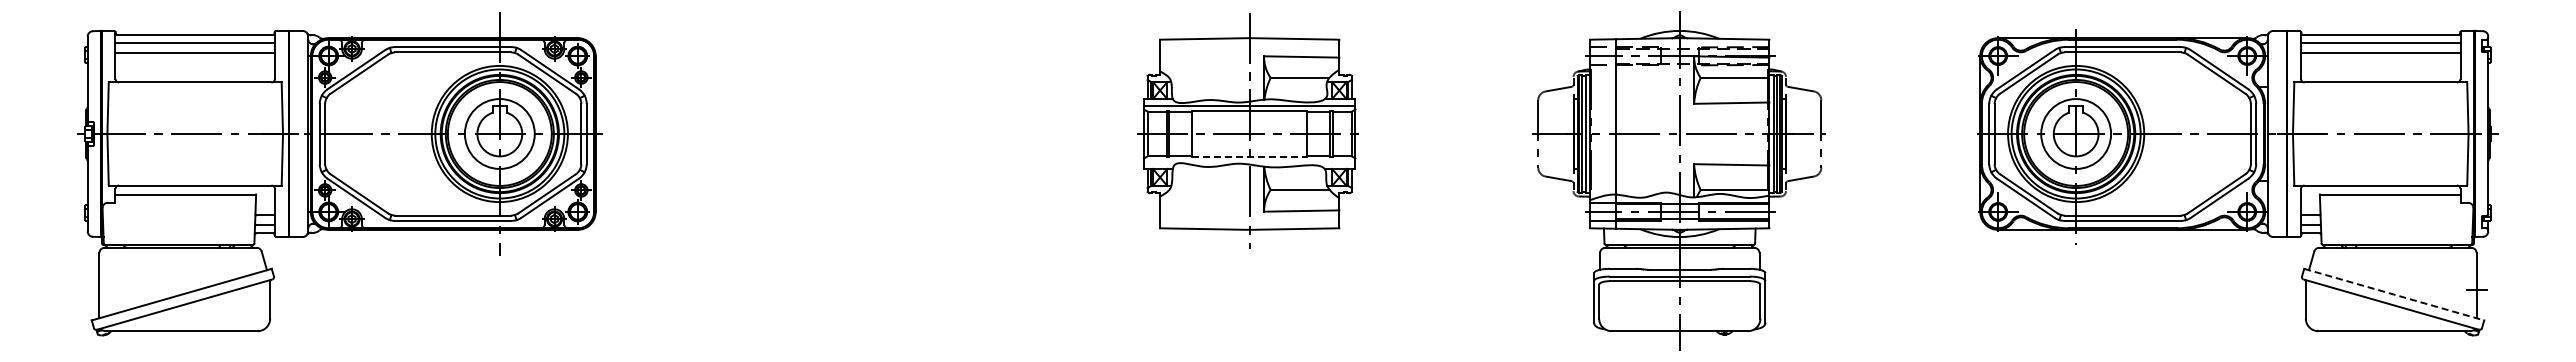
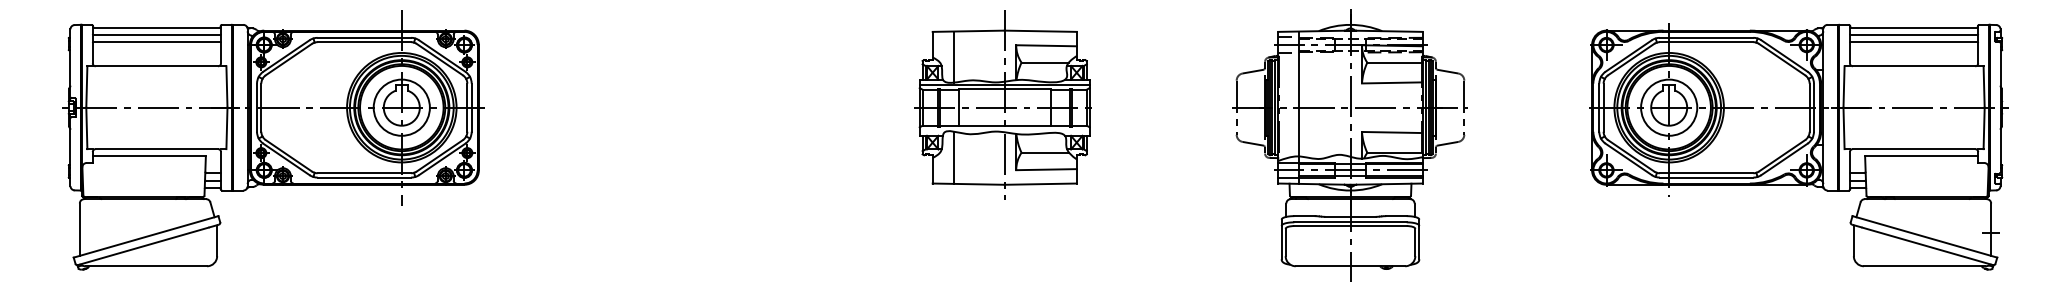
line: (1186, 70) -> (953, 56), added
line: (1250, 157) -> (1005, 126), dashed -> solid
line: (1186, 195) -> (953, 157), added
line: (2394, 294) -> (1925, 236), dashed -> solid

